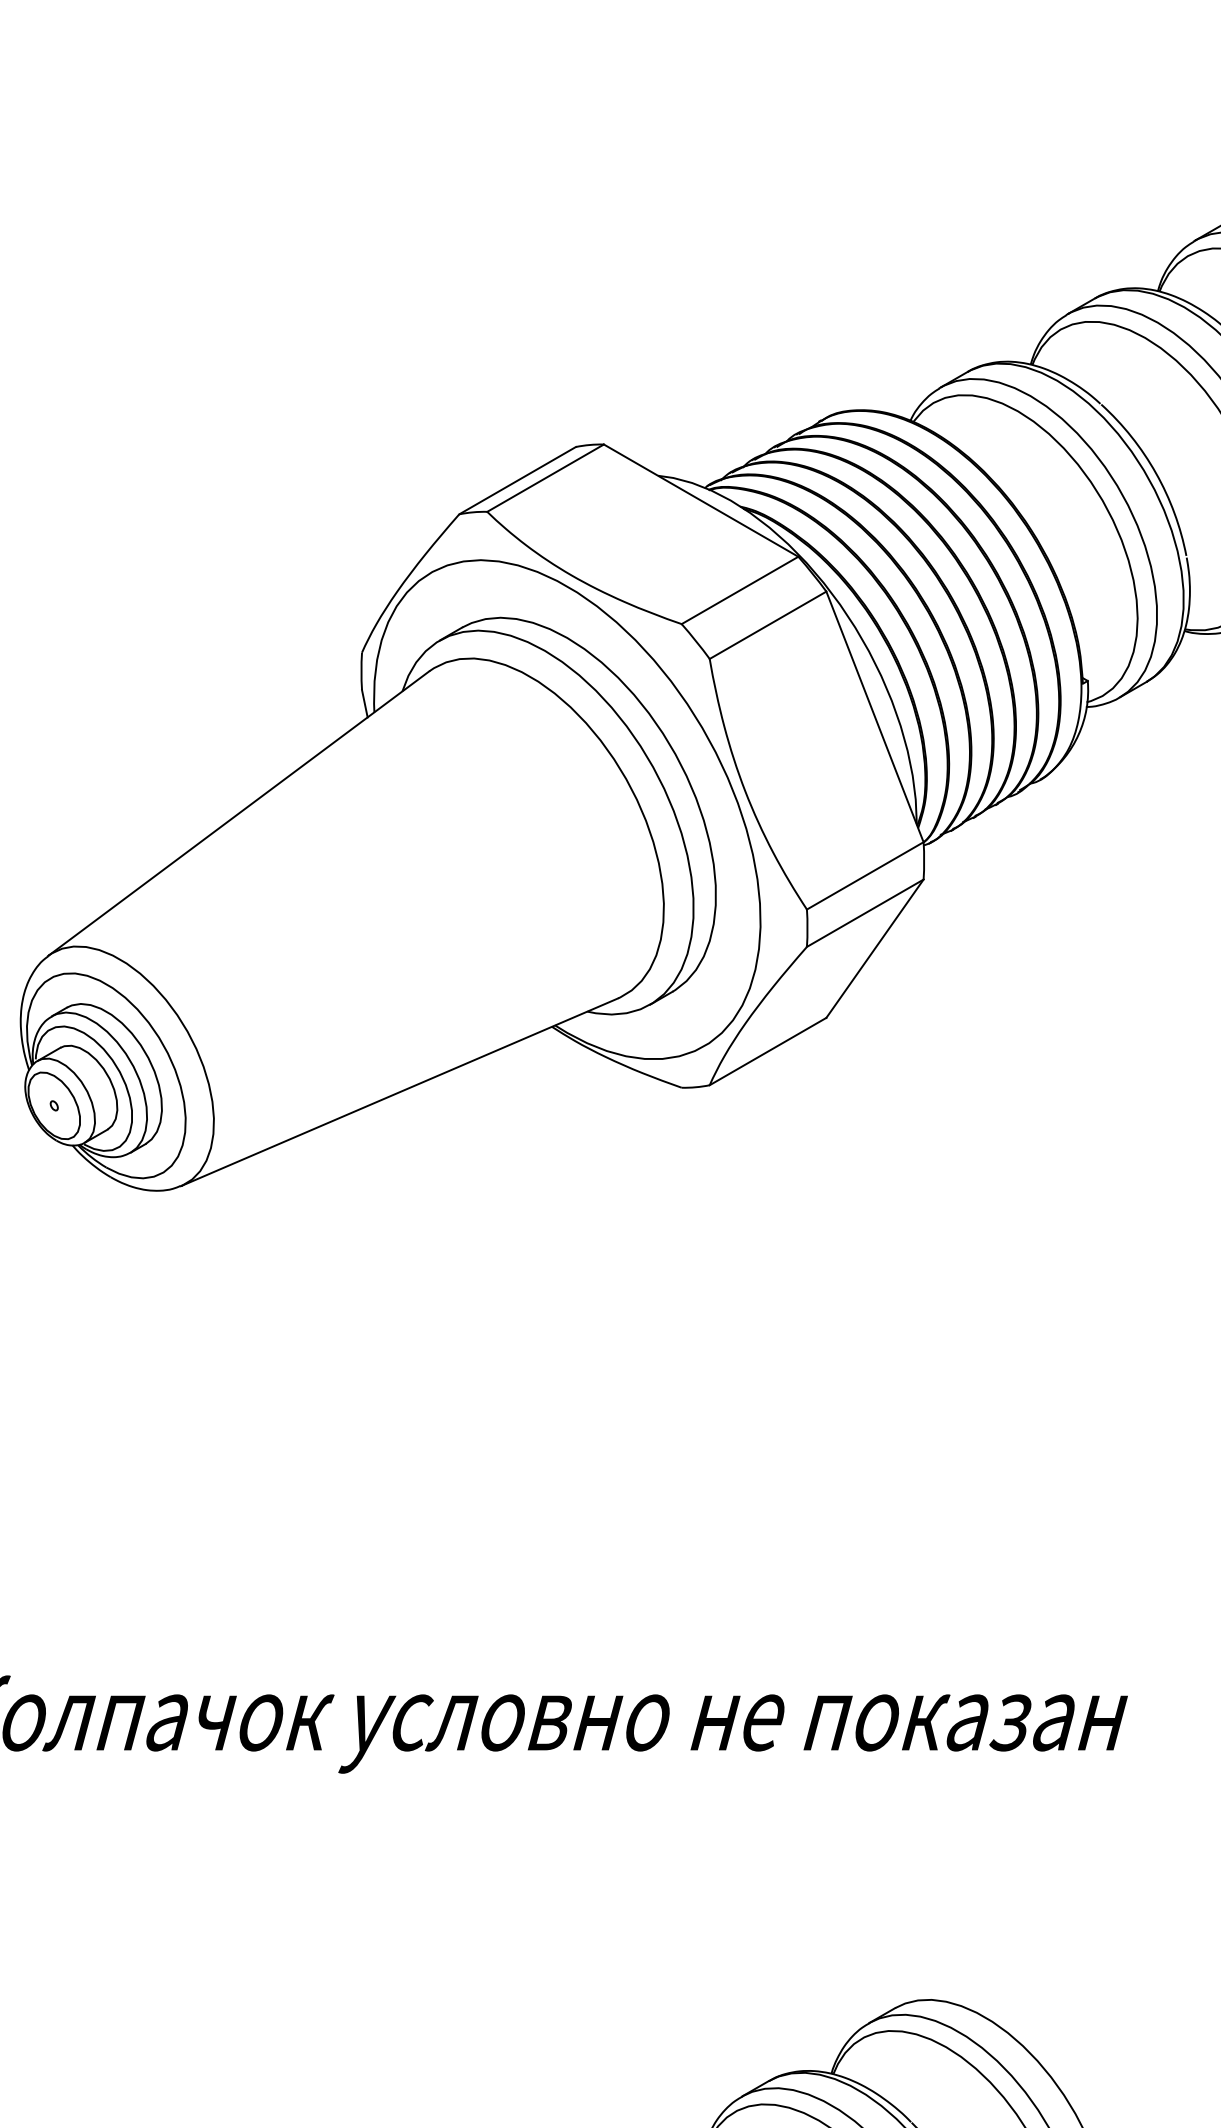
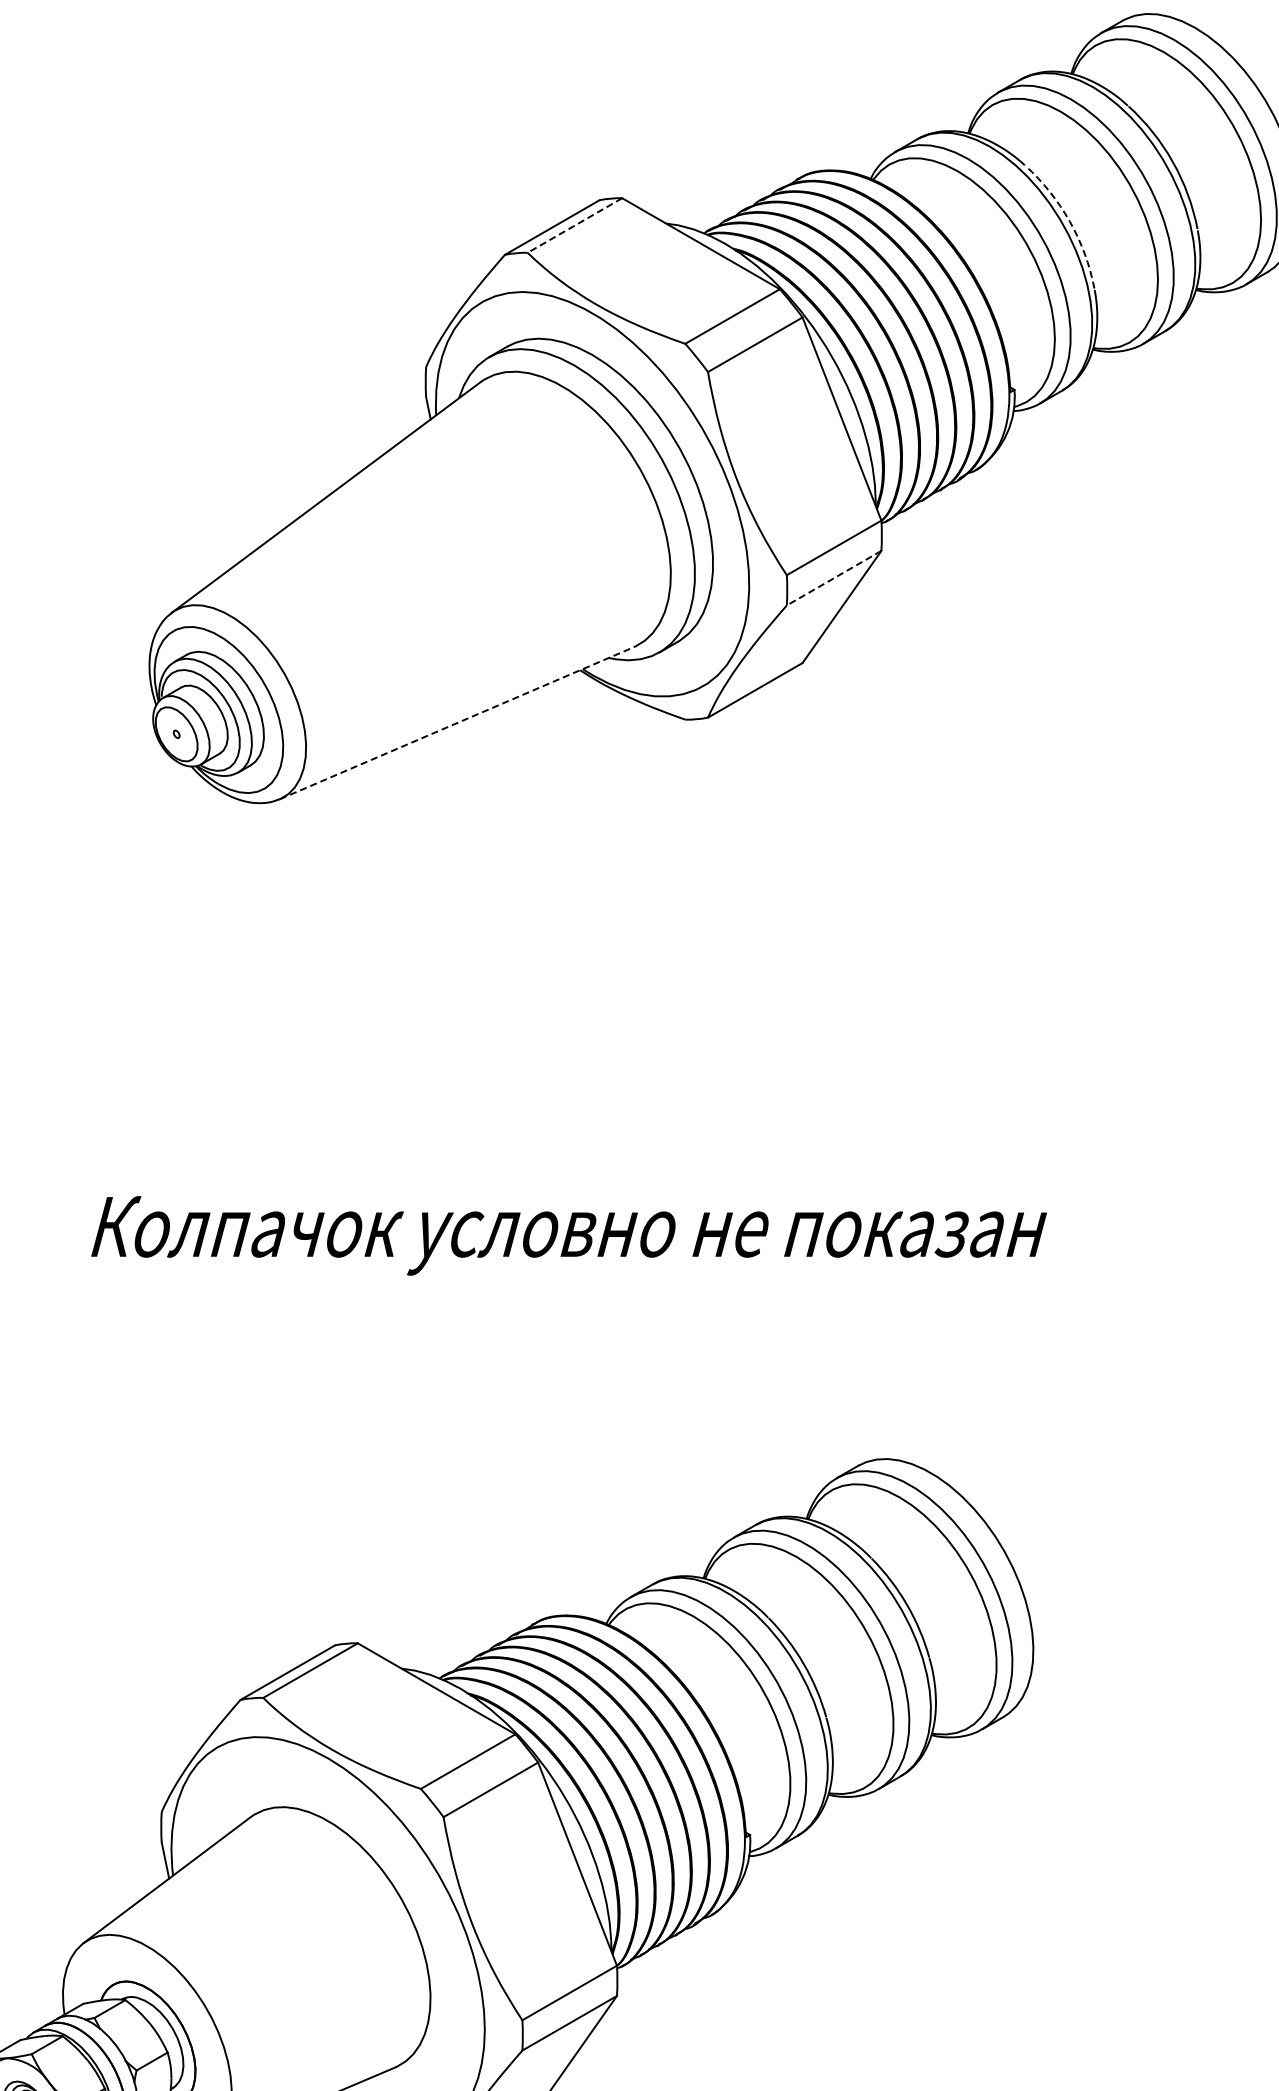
arc: (1155, 473) -> (1069, 221), solid -> dashed
line: (545, 478) -> (574, 225), solid -> dashed
line: (865, 913) -> (834, 578), solid -> dashed
line: (400, 1092) -> (457, 723), solid -> dashed

